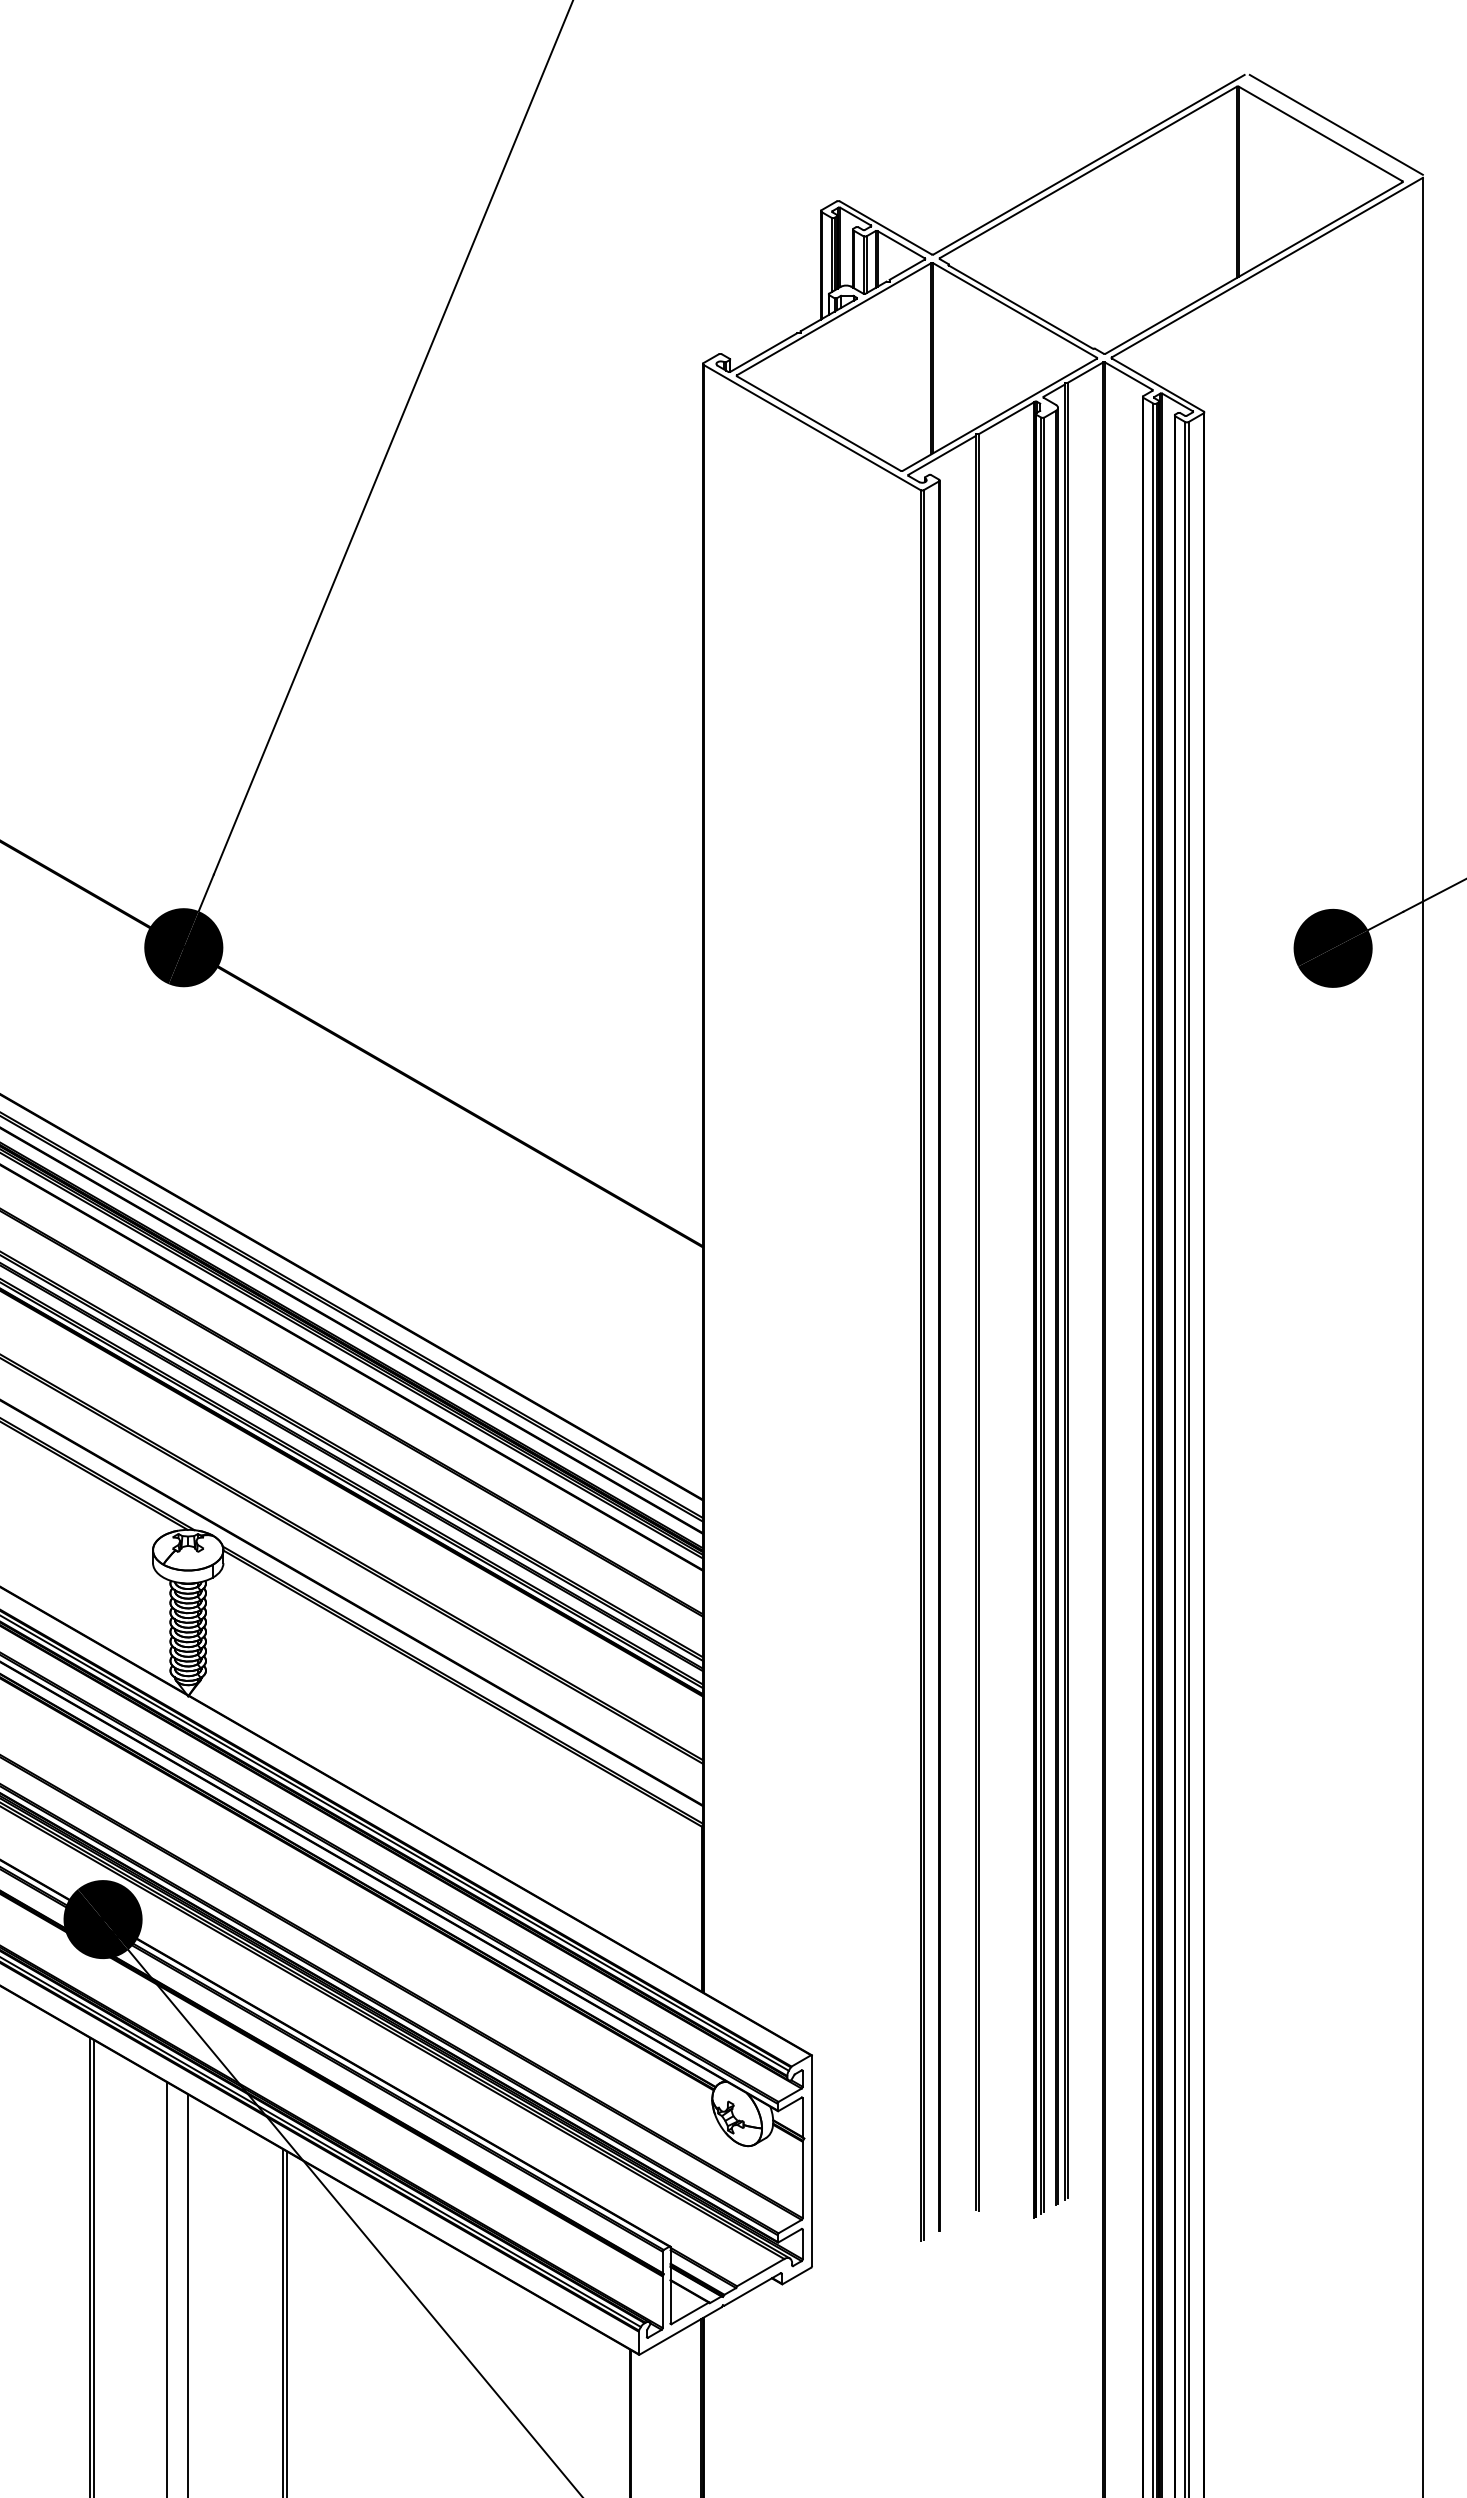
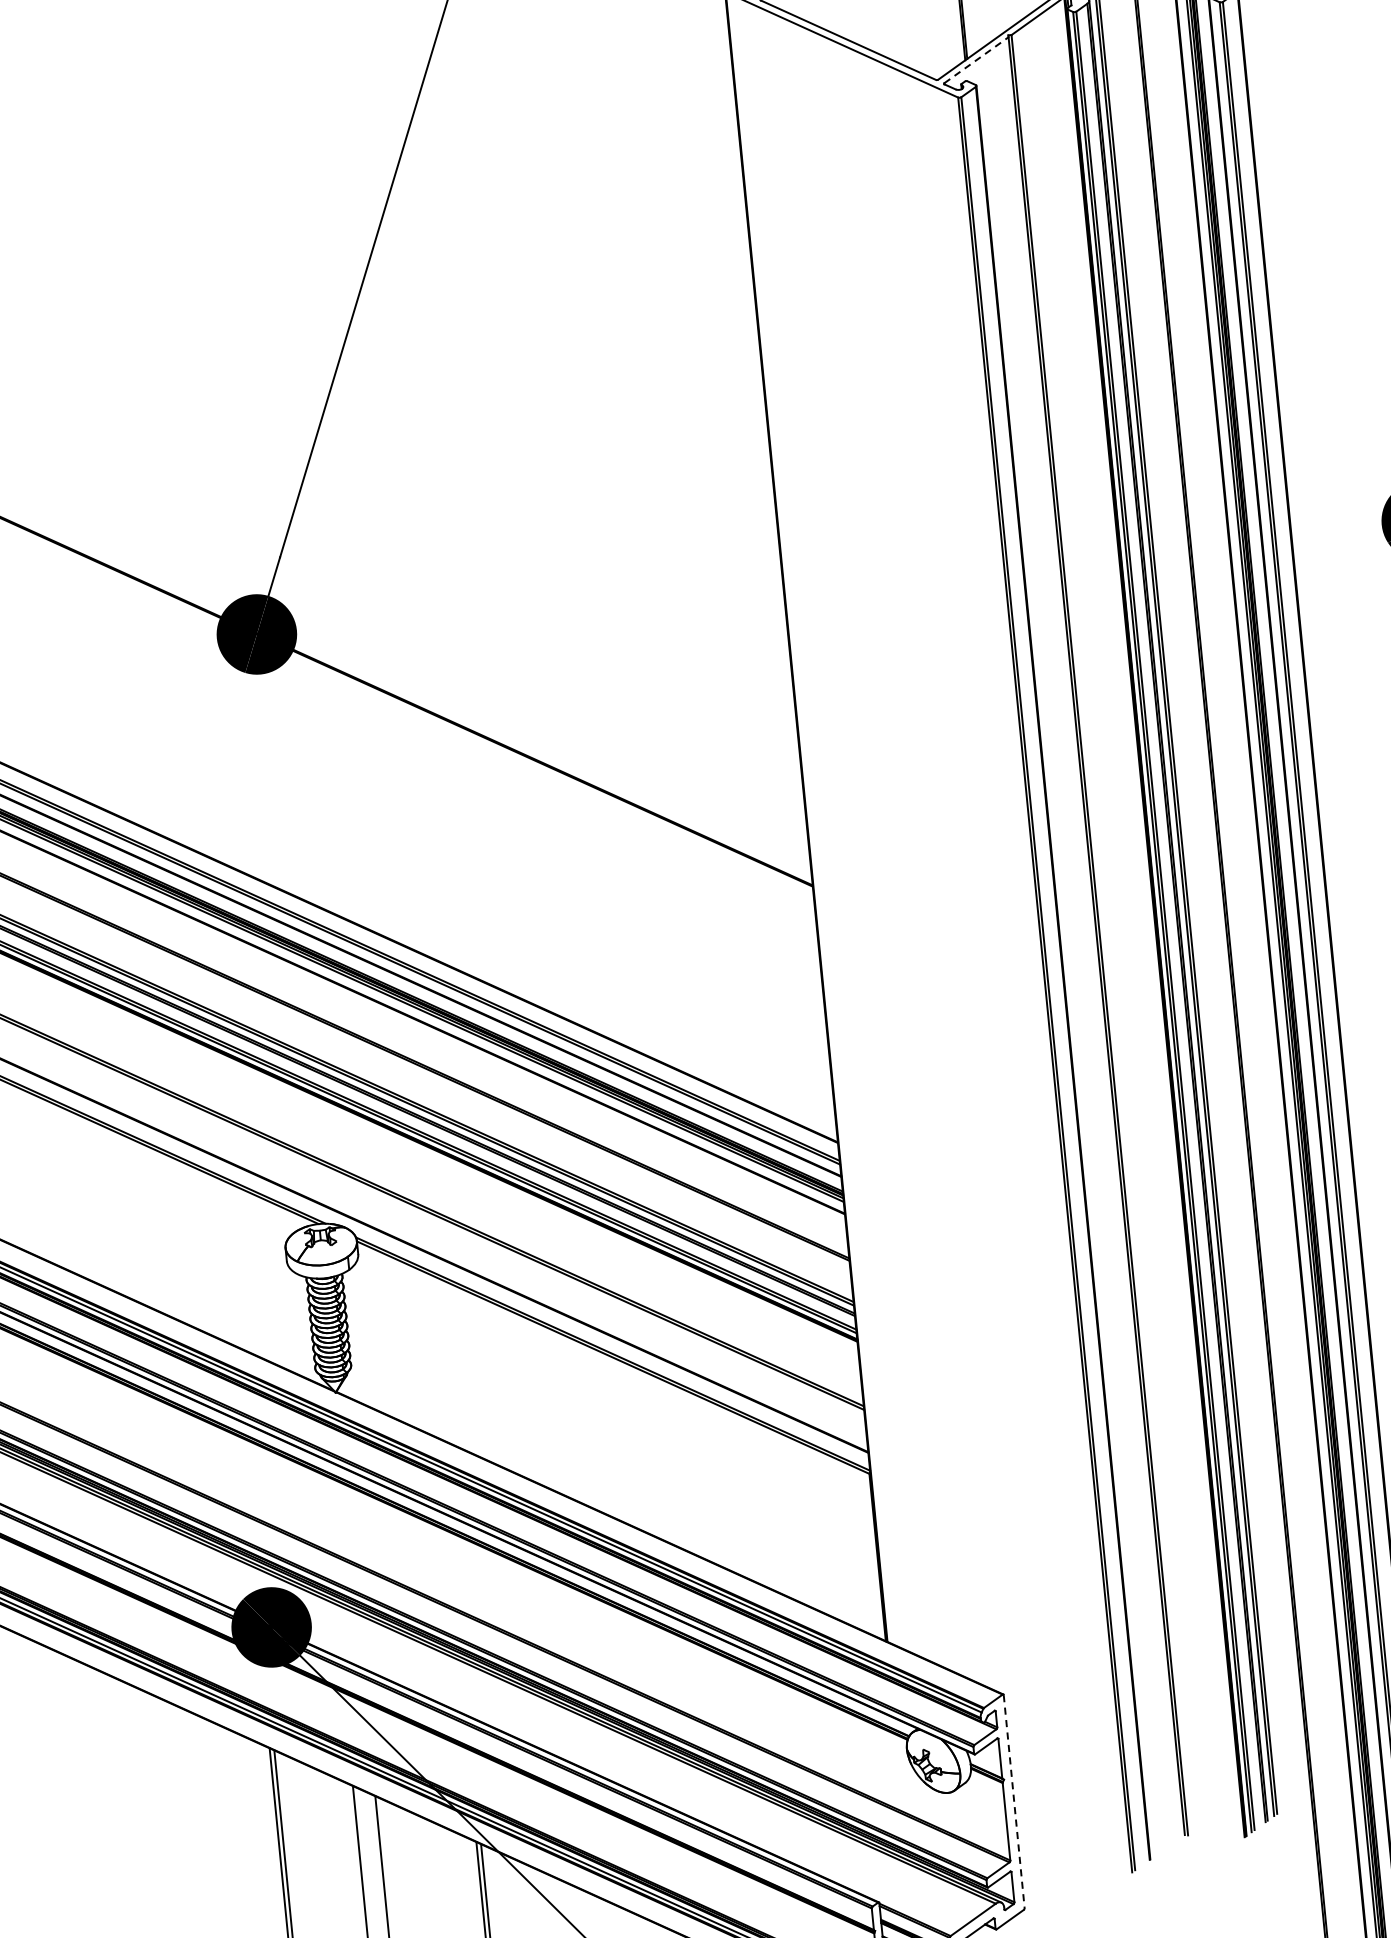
line: (942, 455) -> (976, 60), solid -> dashed
line: (812, 2161) -> (1014, 1802), solid -> dashed

